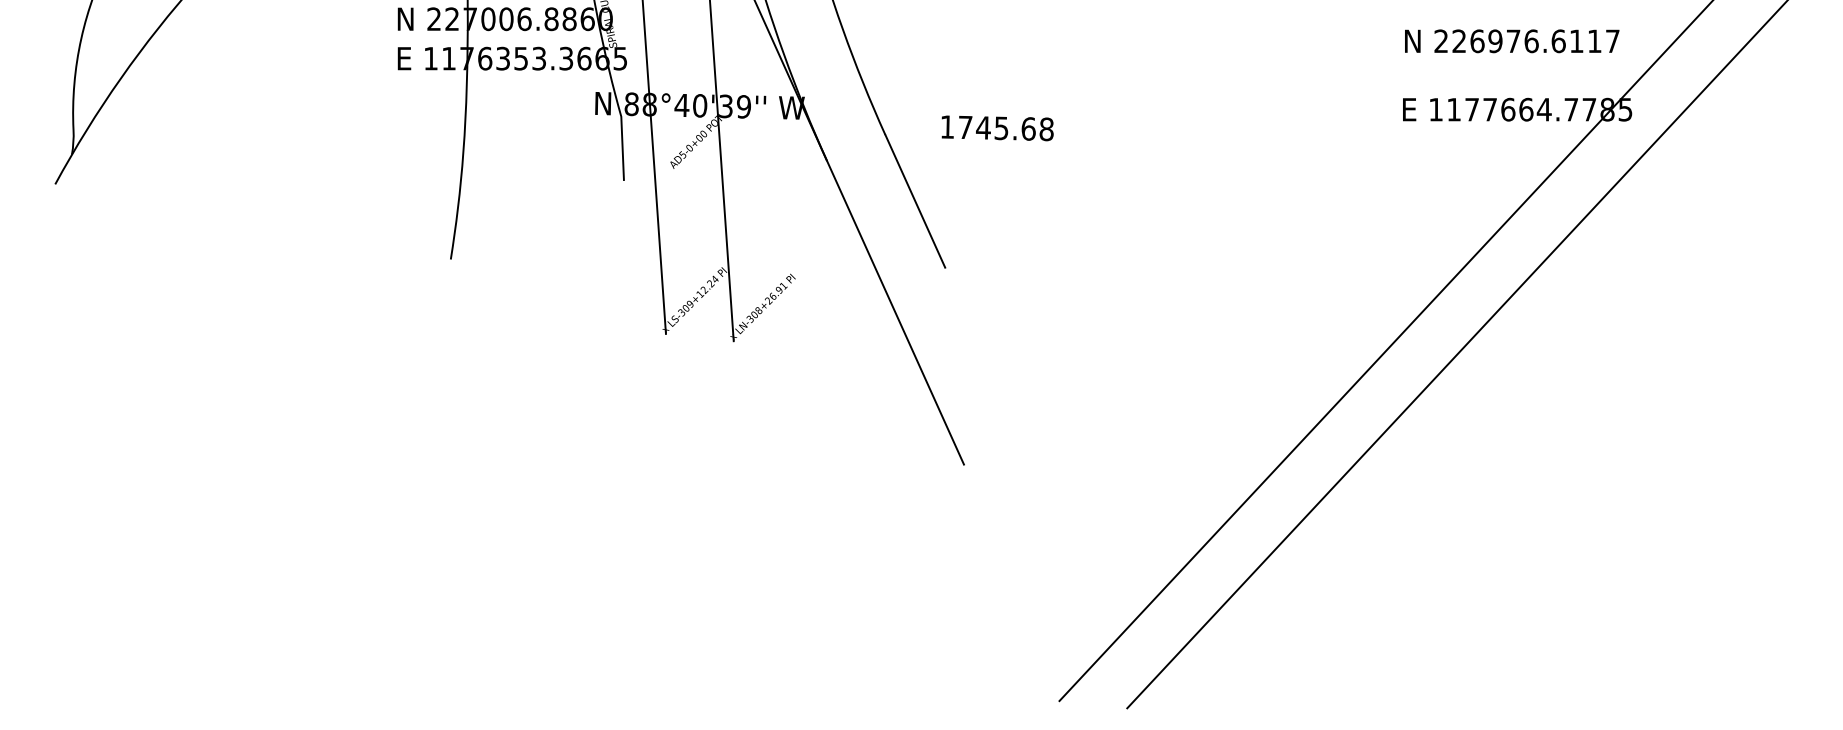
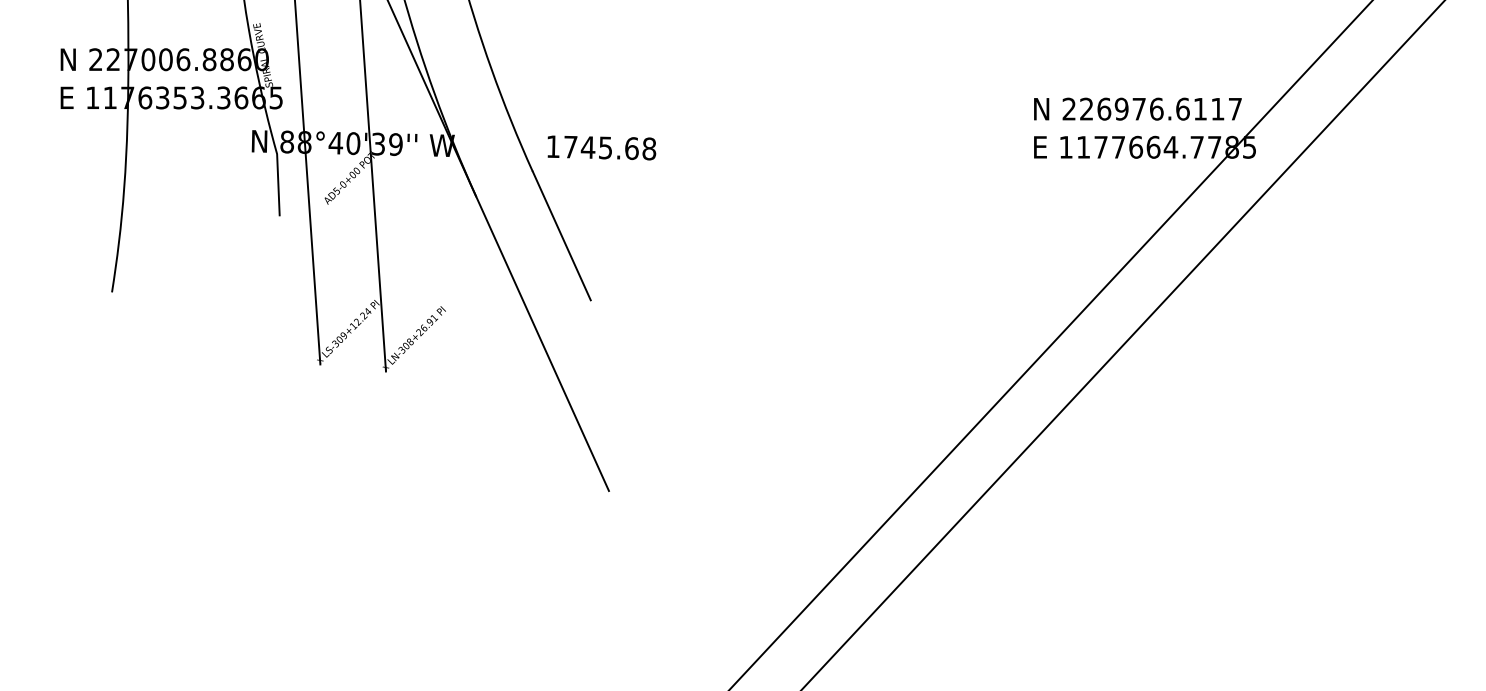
text: (1512, 41) -> (1138, 109), moved
text: (997, 128) -> (601, 148), moved

